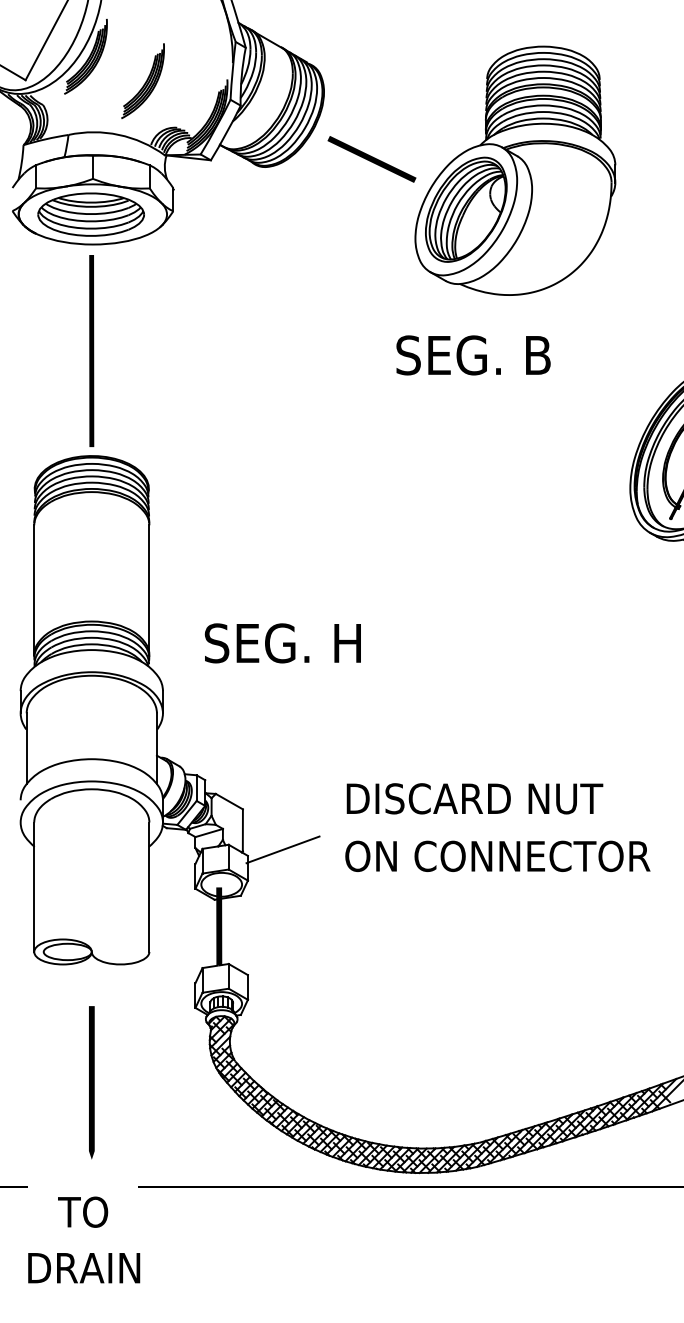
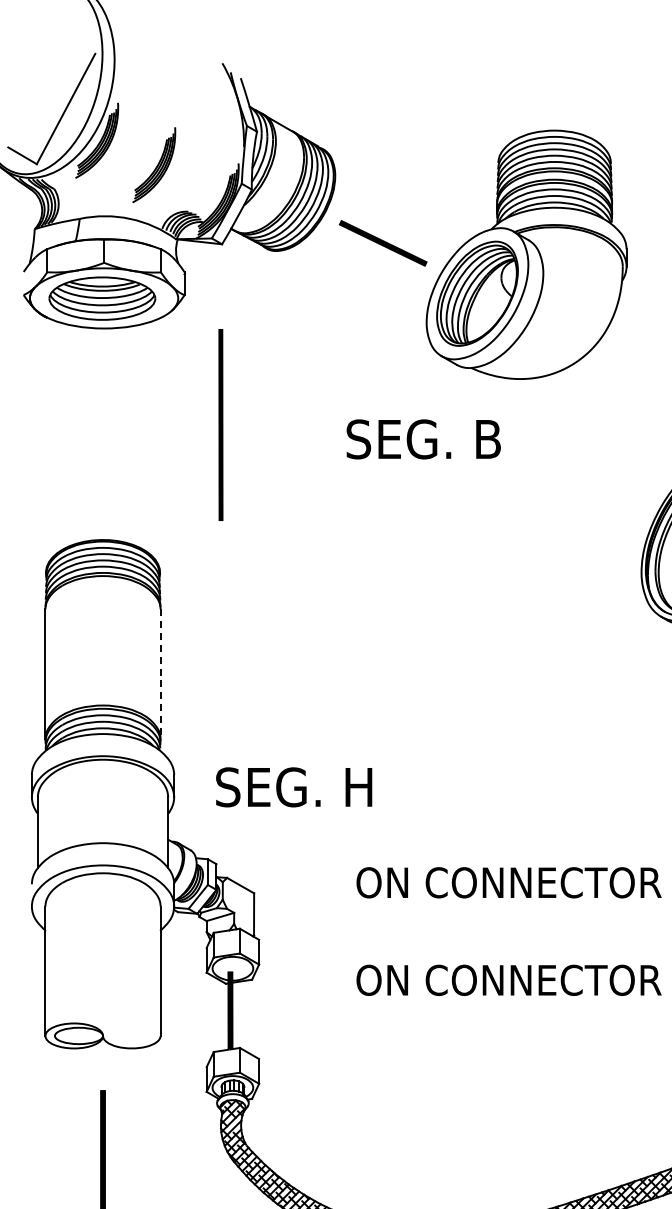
line: (91, 350) -> (220, 424), moved
text: (473, 355) -> (423, 439), moved
line: (149, 590) -> (160, 674), solid -> dashed
text: (282, 643) -> (293, 787), moved
text: (497, 798) -> (508, 882), DISCARD NUT -> ON CONNECTOR
line: (282, 849) -> (293, 933), removed
text: (497, 855) -> (508, 979), moved

